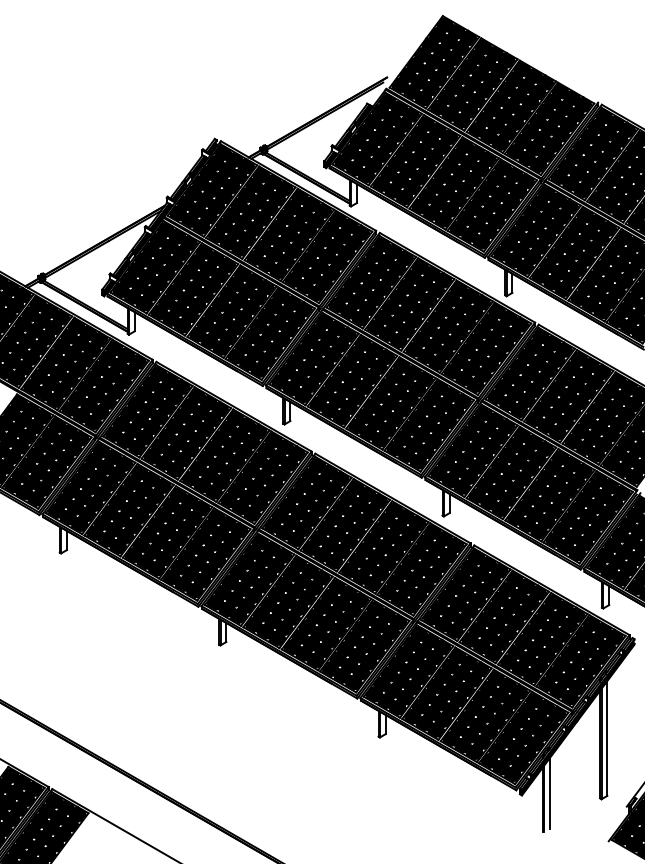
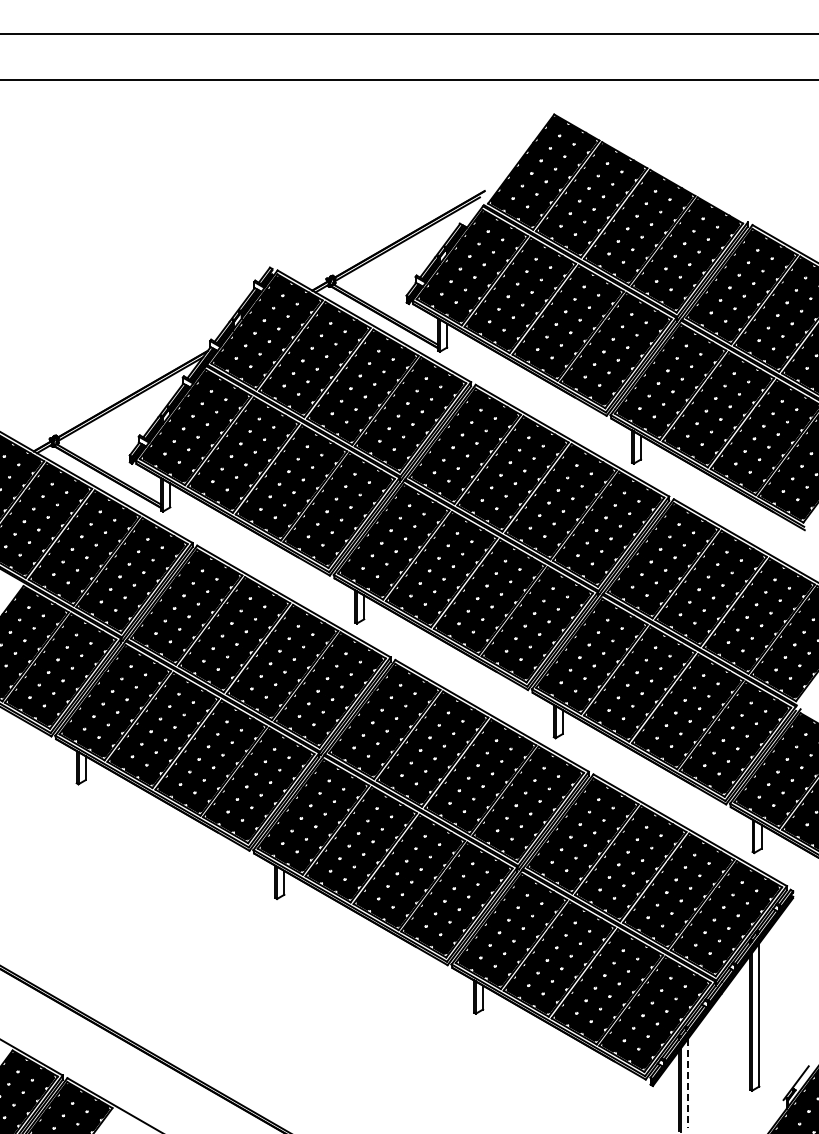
line: (549, 793) -> (687, 1083), solid -> dashed

